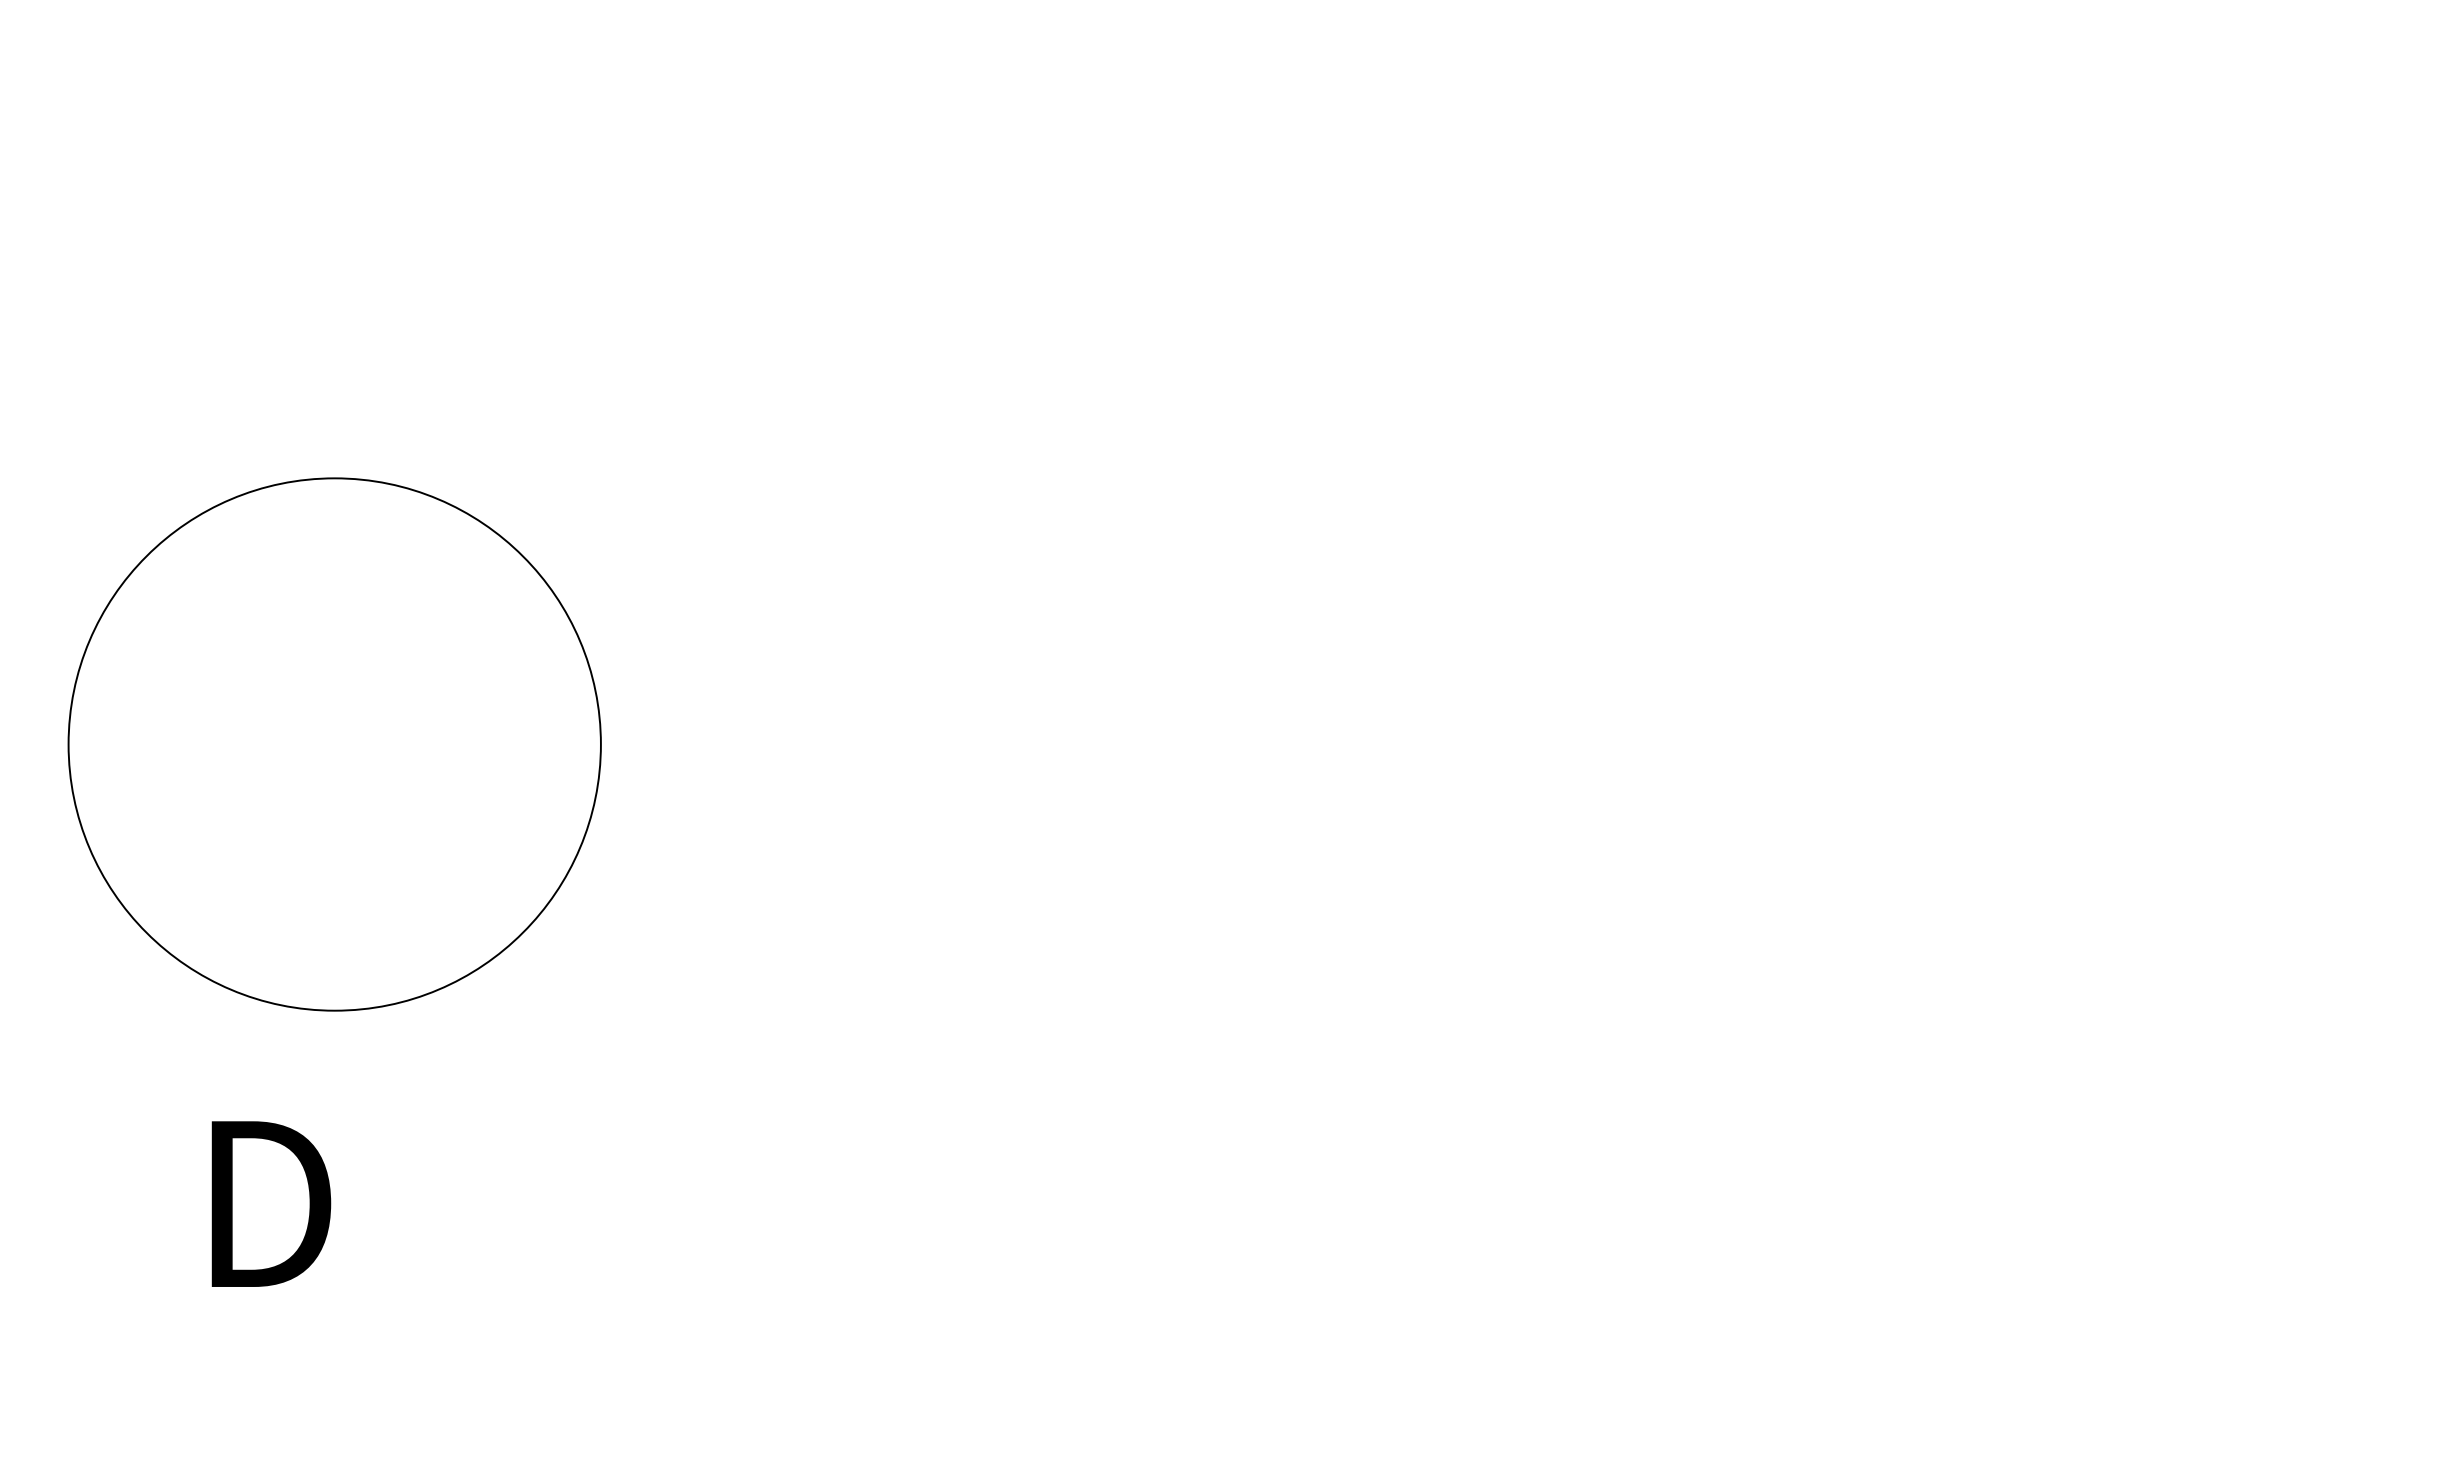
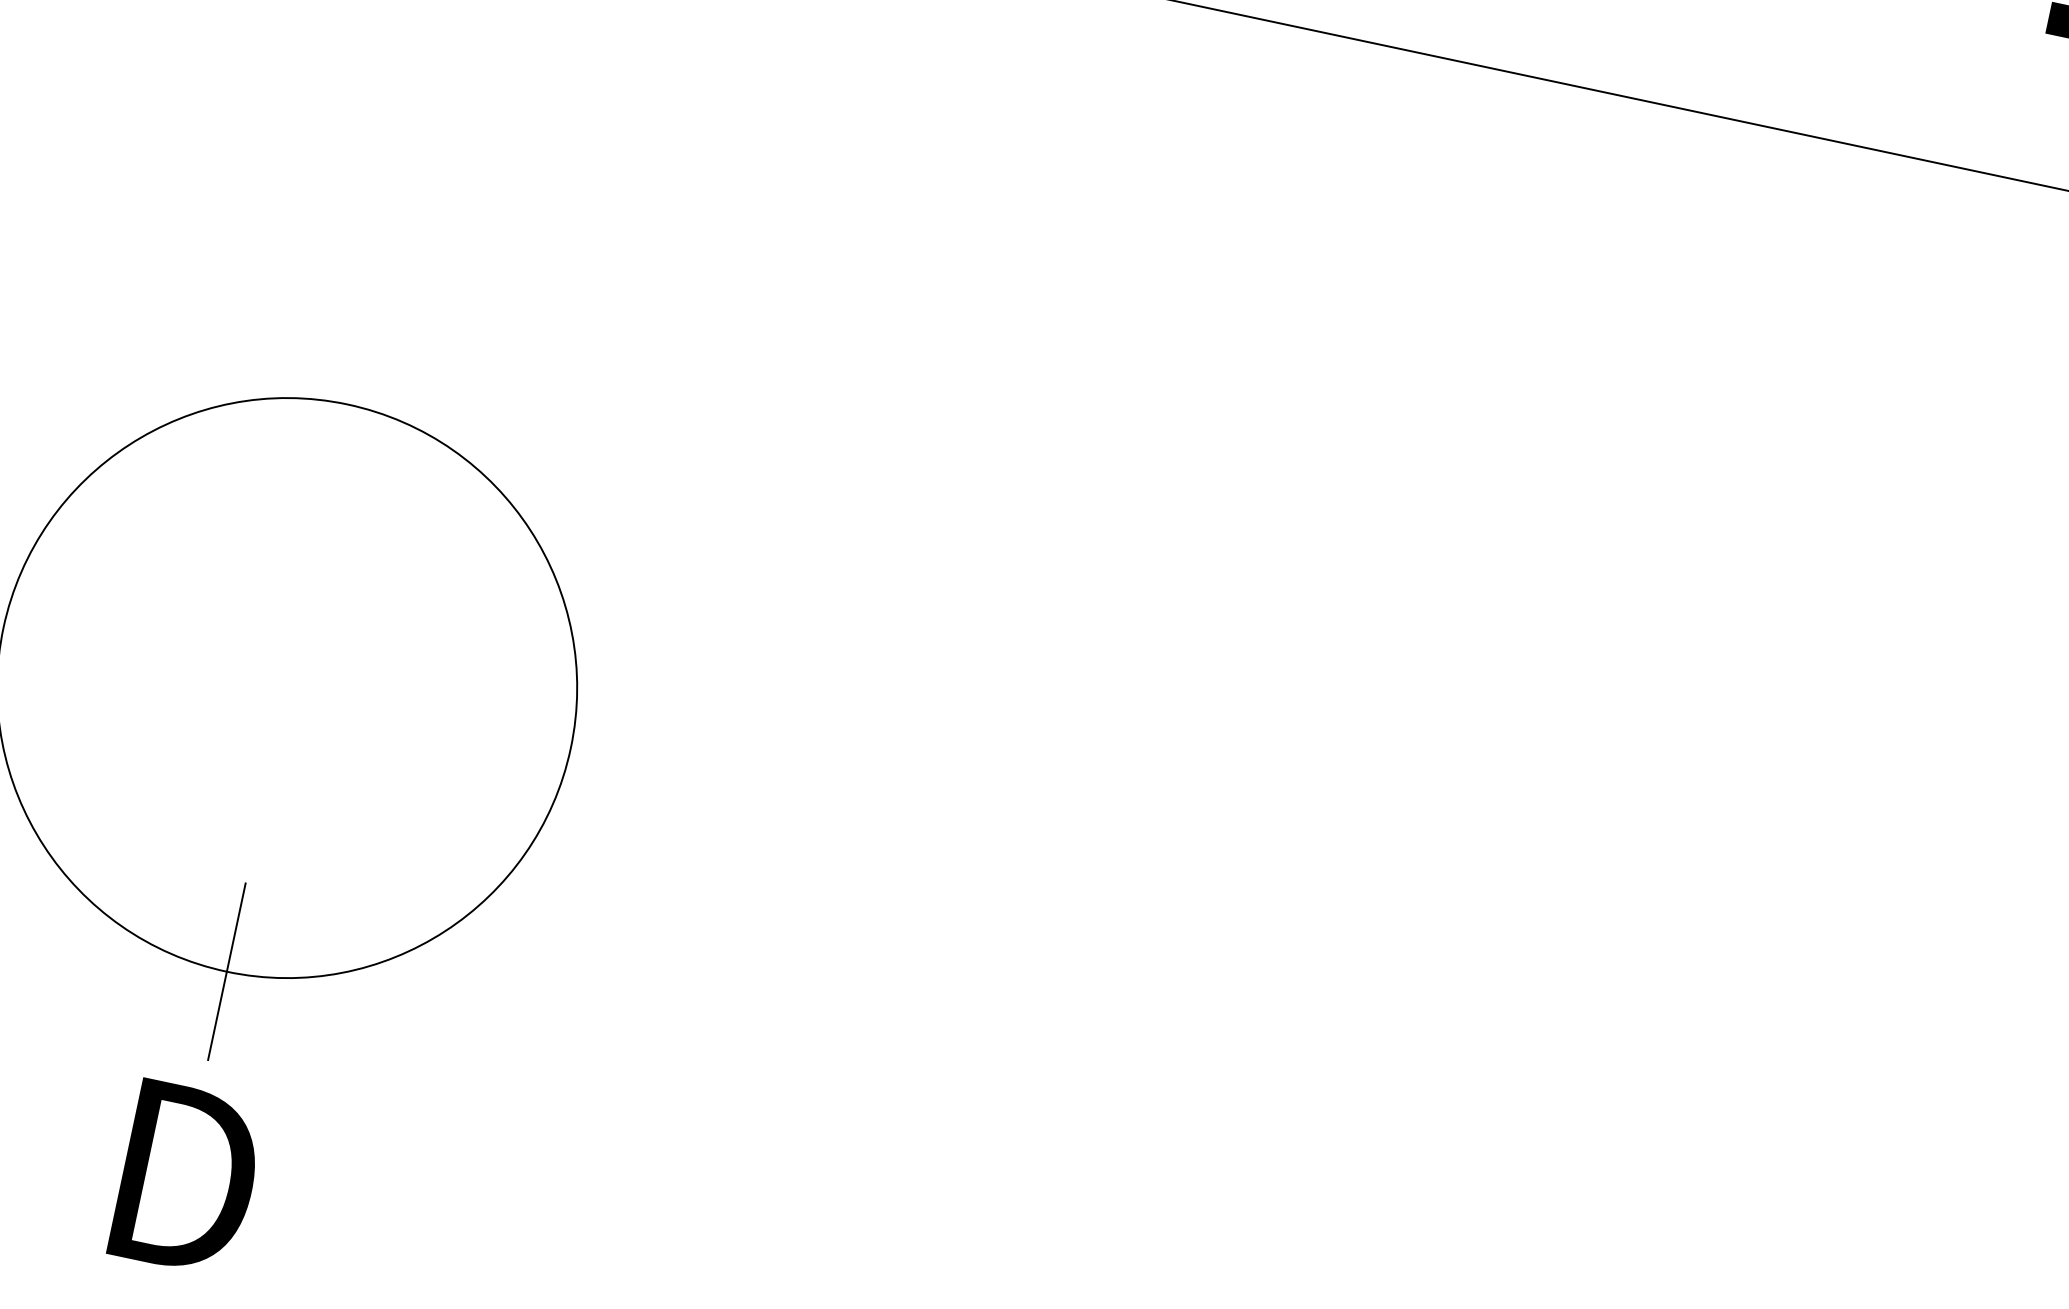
line: (334, 1010) -> (226, 971), added
text: (271, 1203) -> (188, 1178), moved

